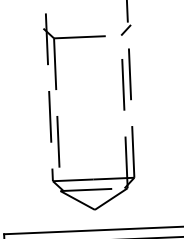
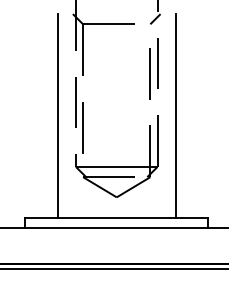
line: (150, 125) -> (175, 115), added
line: (32, 130) -> (57, 115), added

